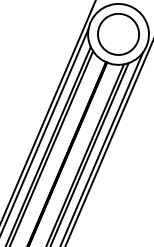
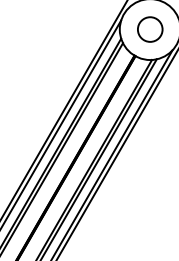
circle: (117, 34) -> (149, 29), size x0.6

